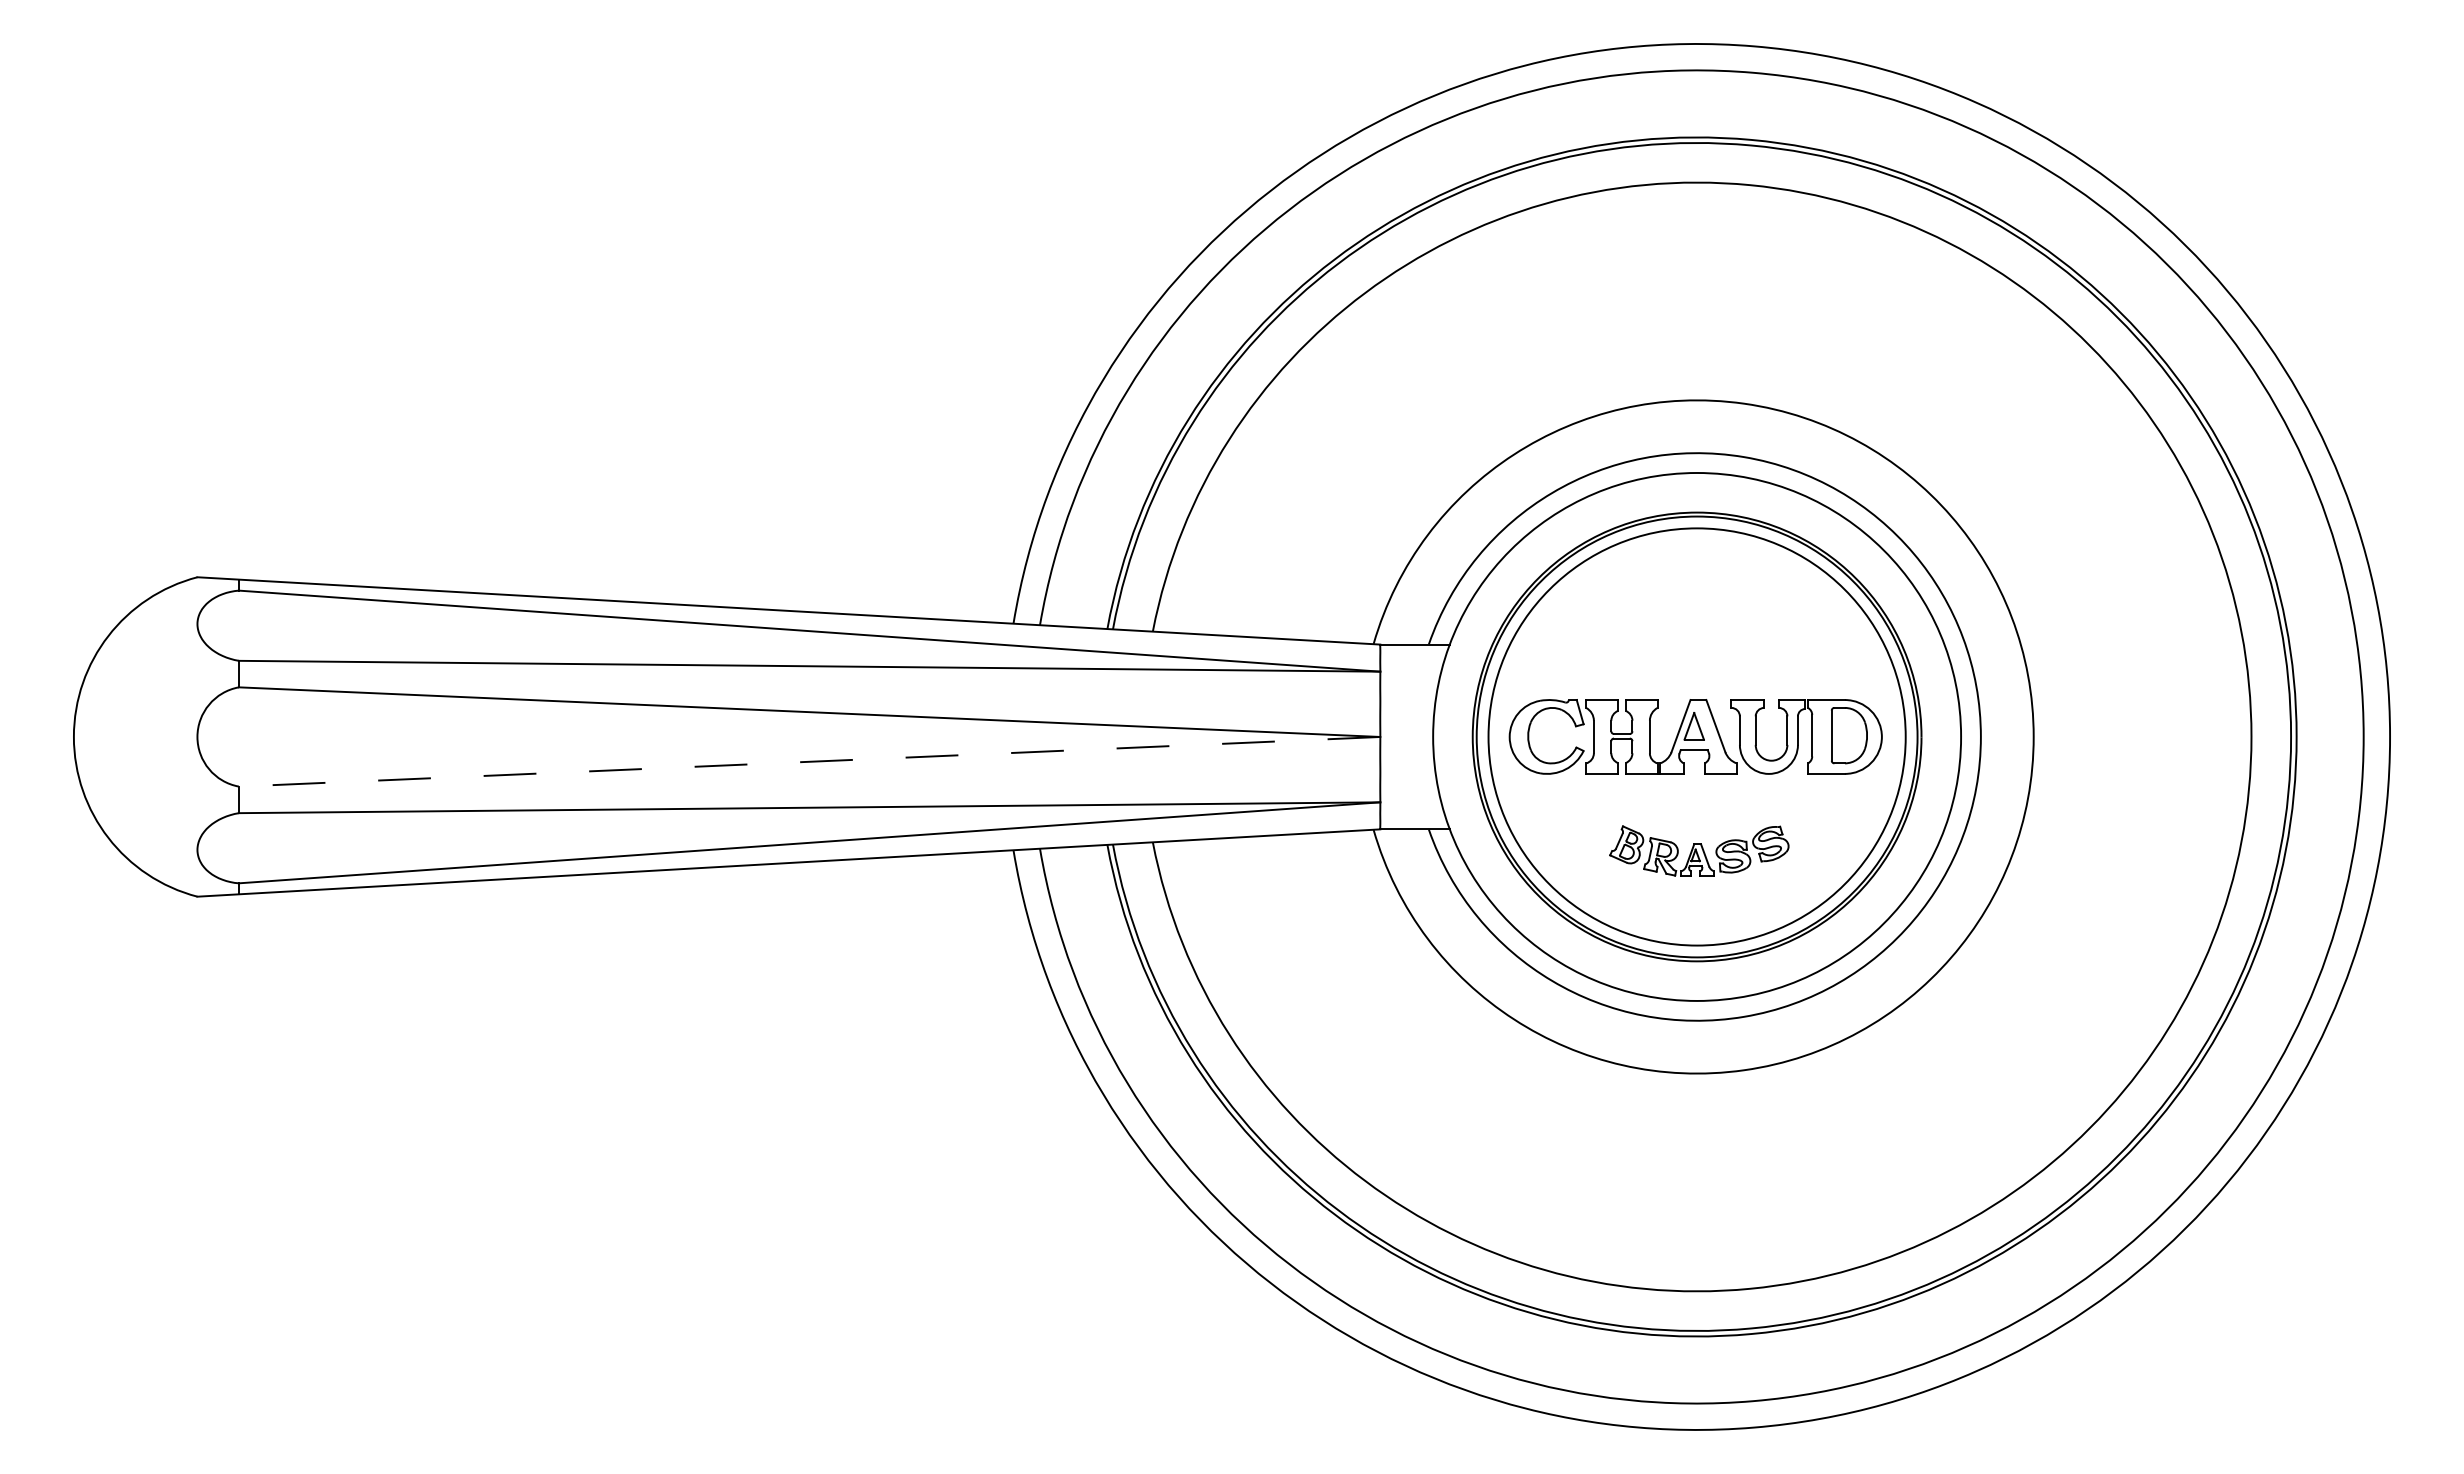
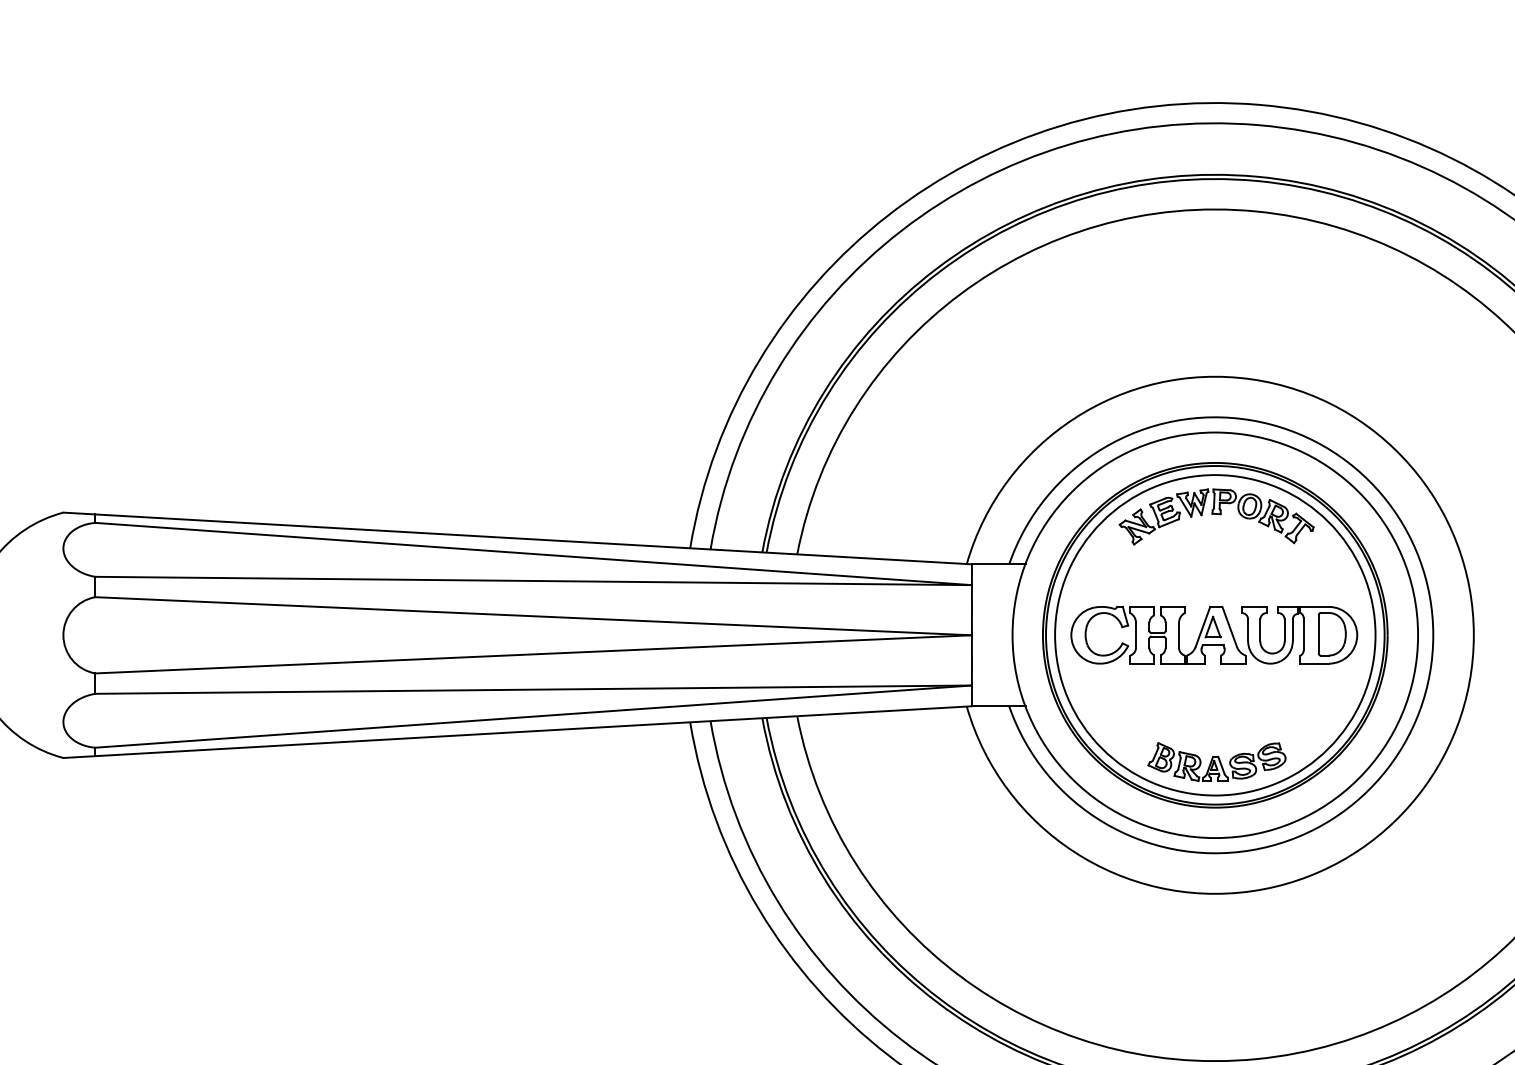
part: (1698, 582) -> (1216, 516), added
line: (809, 761) -> (533, 654), dashed -> solid
part: (1699, 850) -> (1217, 761), moved

